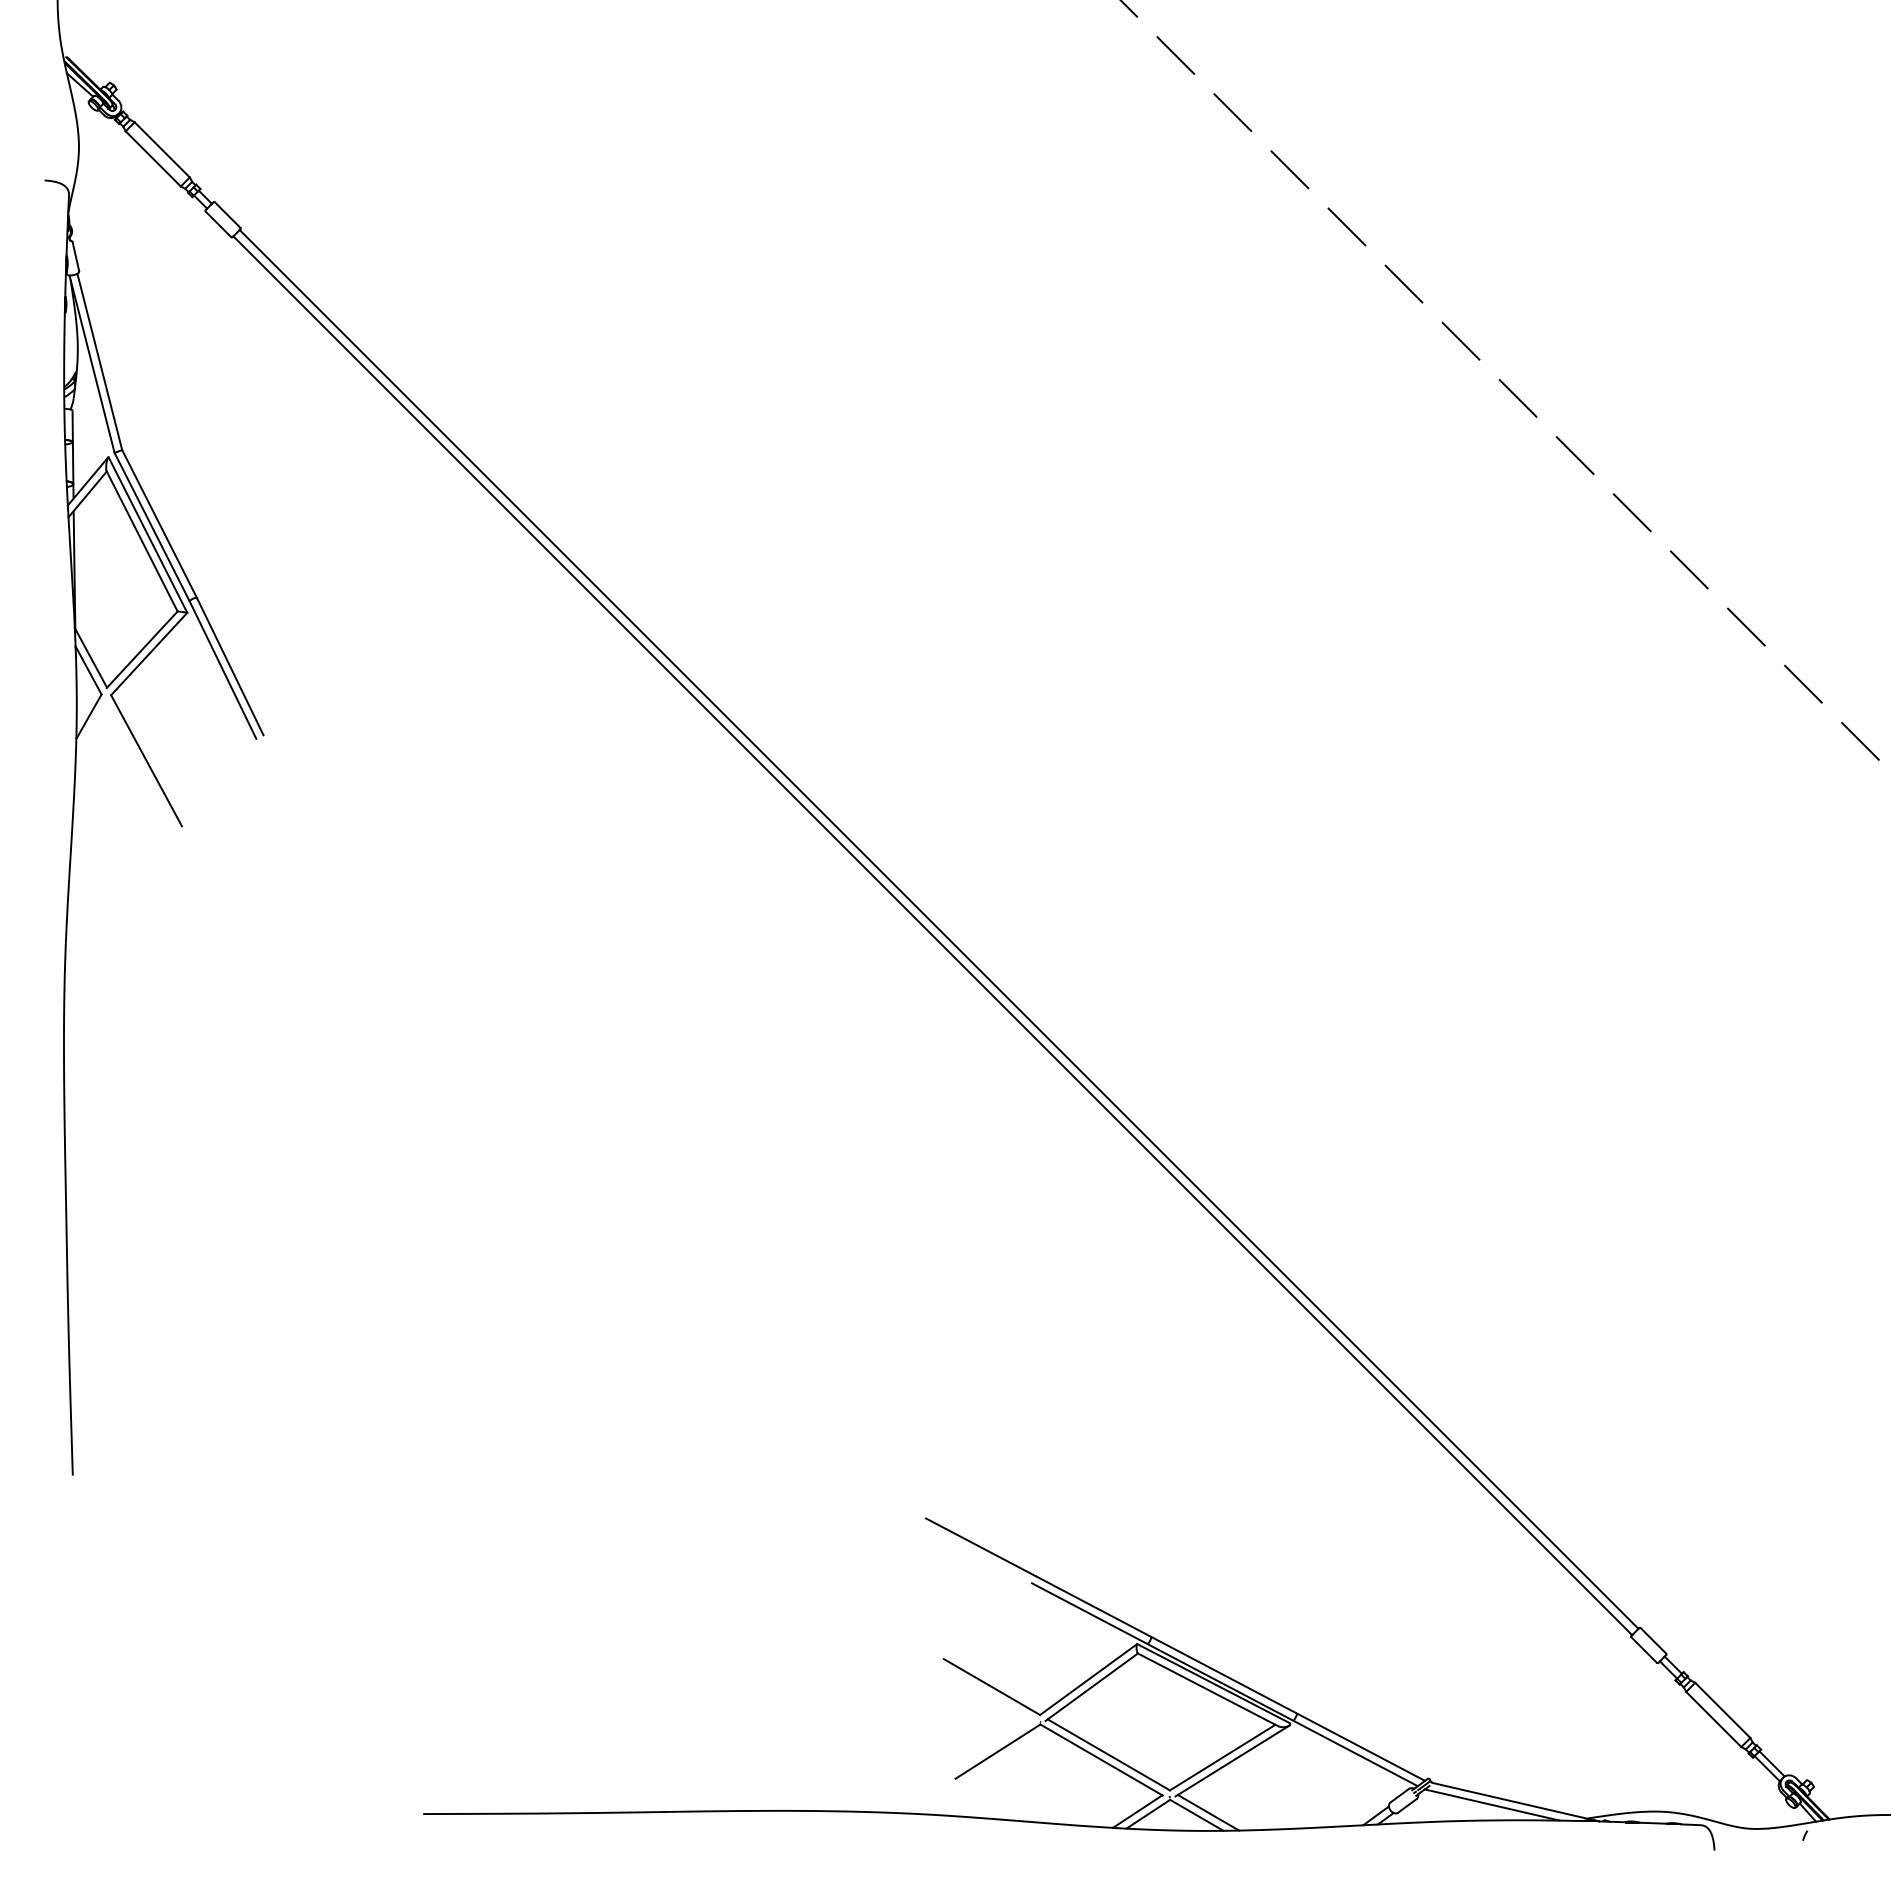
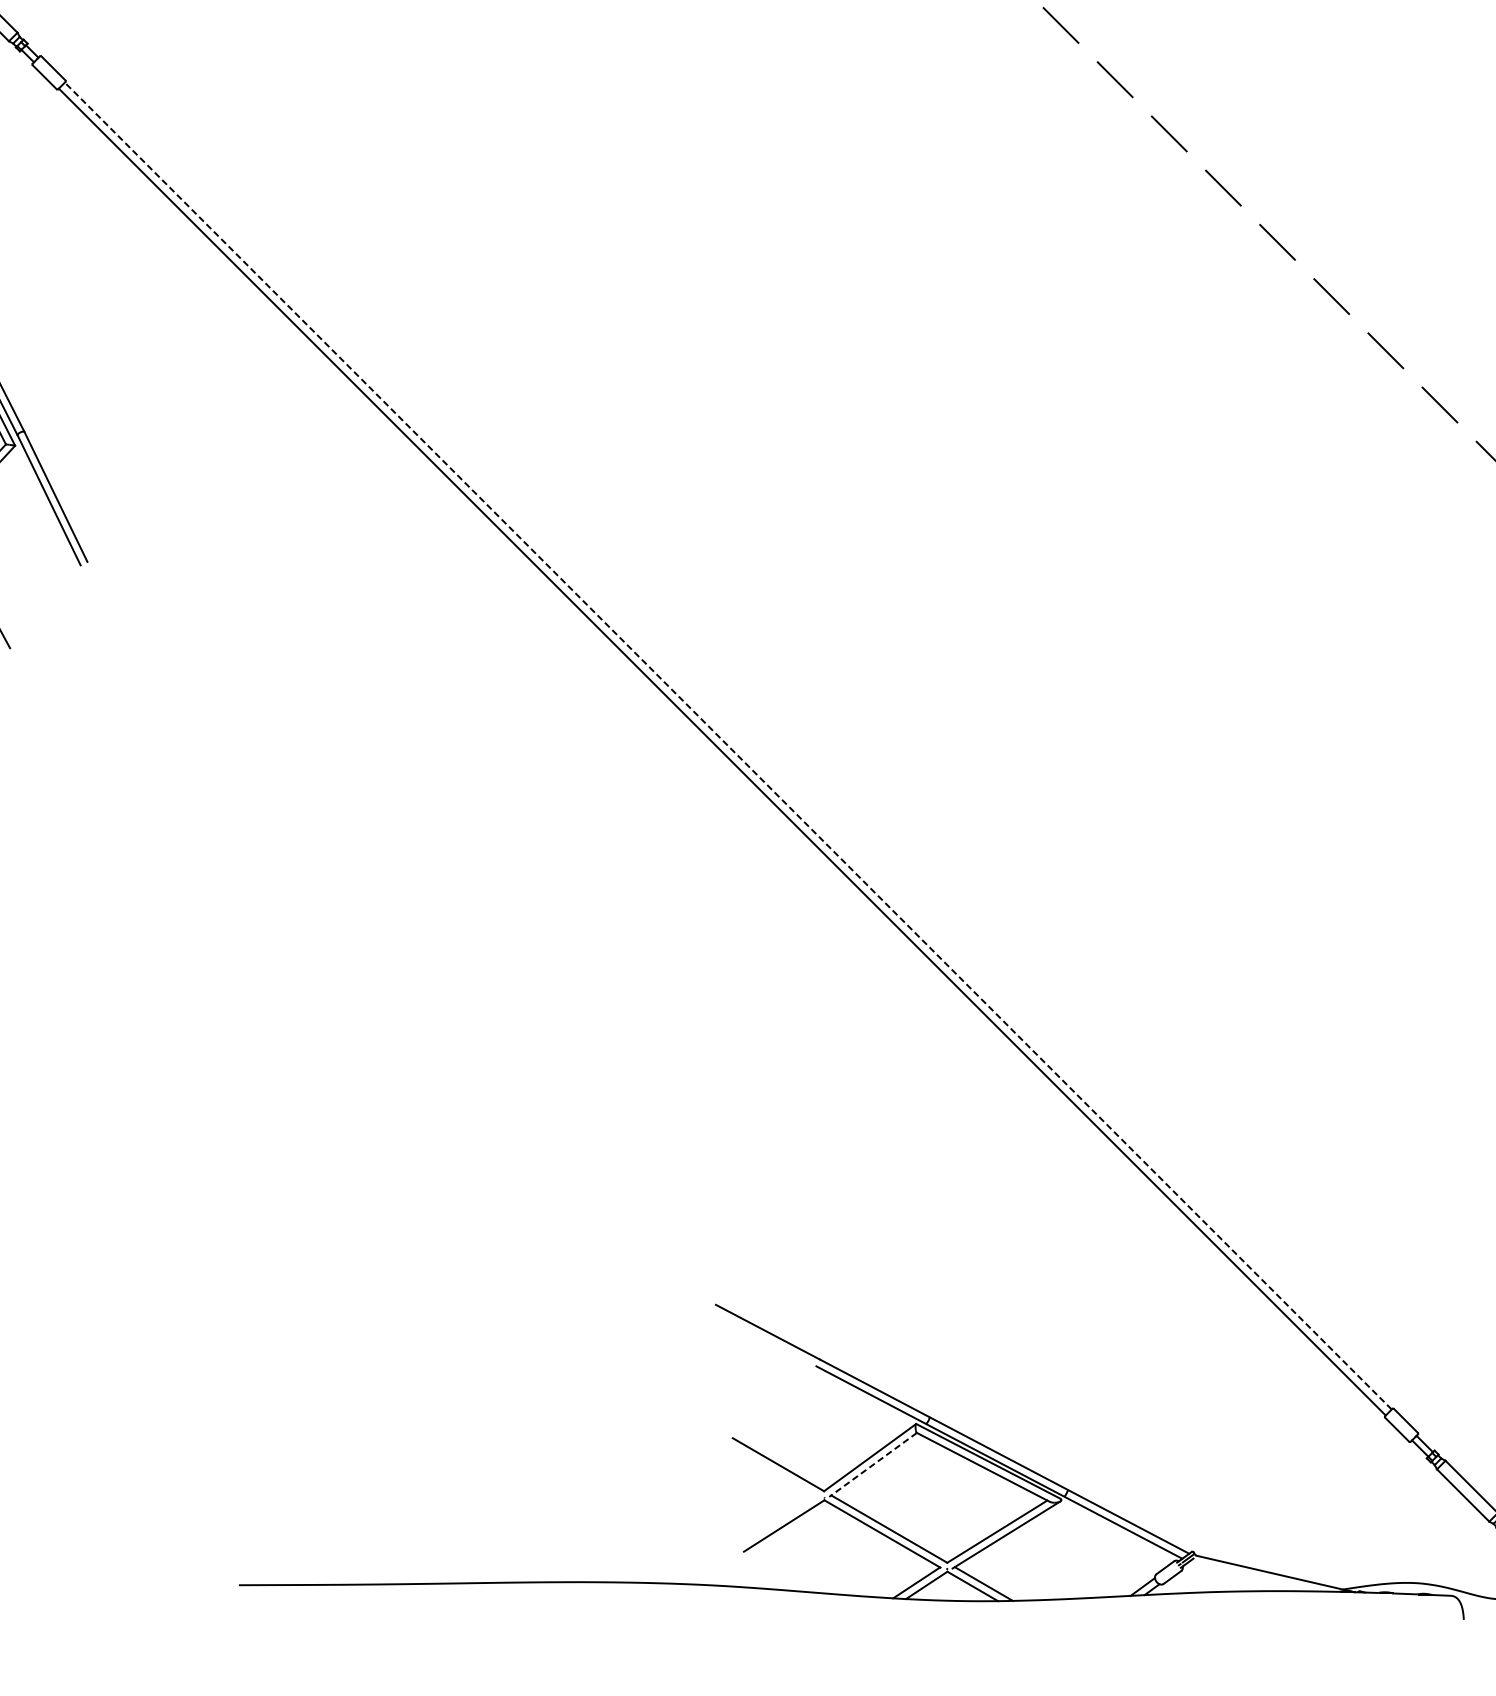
line: (938, 929) -> (727, 746), solid -> dashed
line: (1091, 1687) -> (872, 1465), solid -> dashed
line: (1491, 1804) -> (1252, 1576), removed

